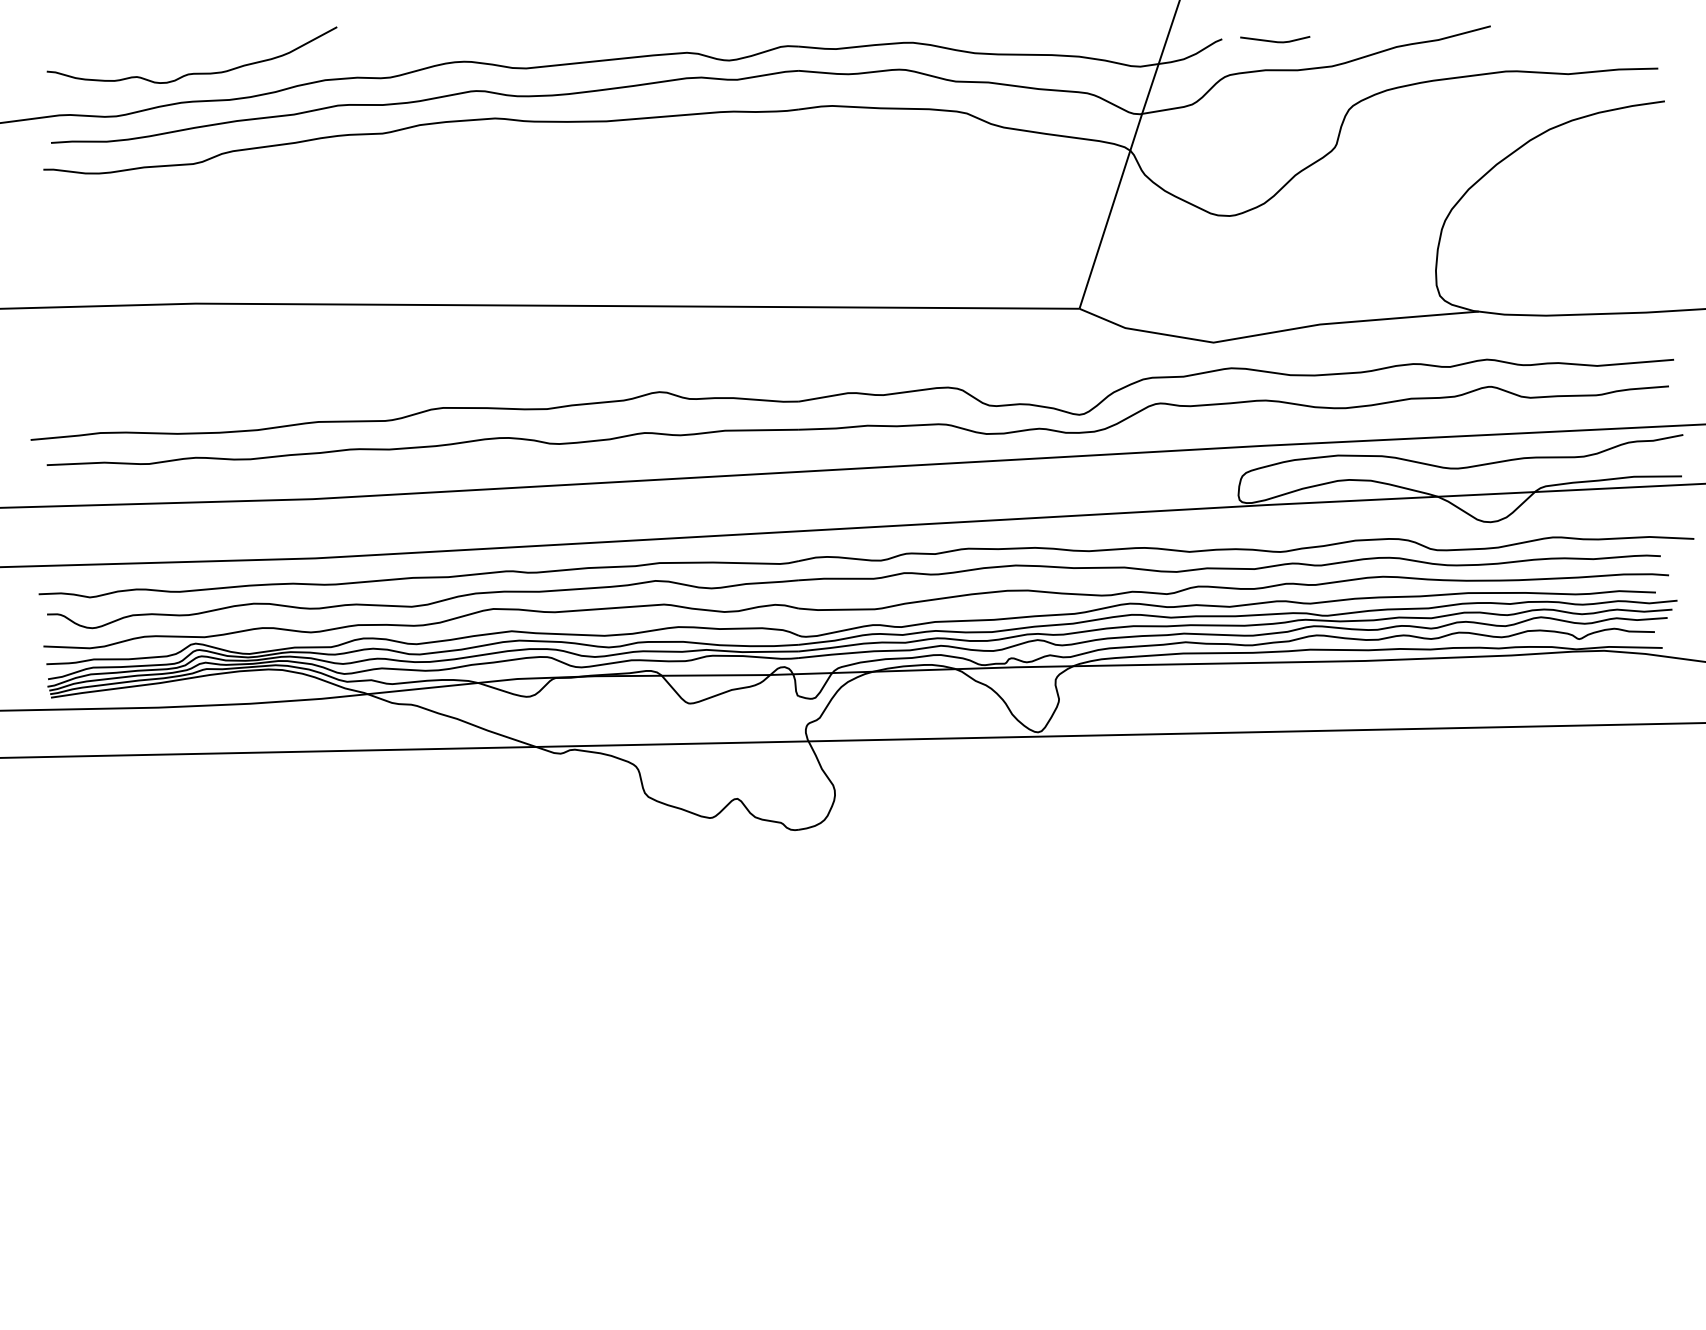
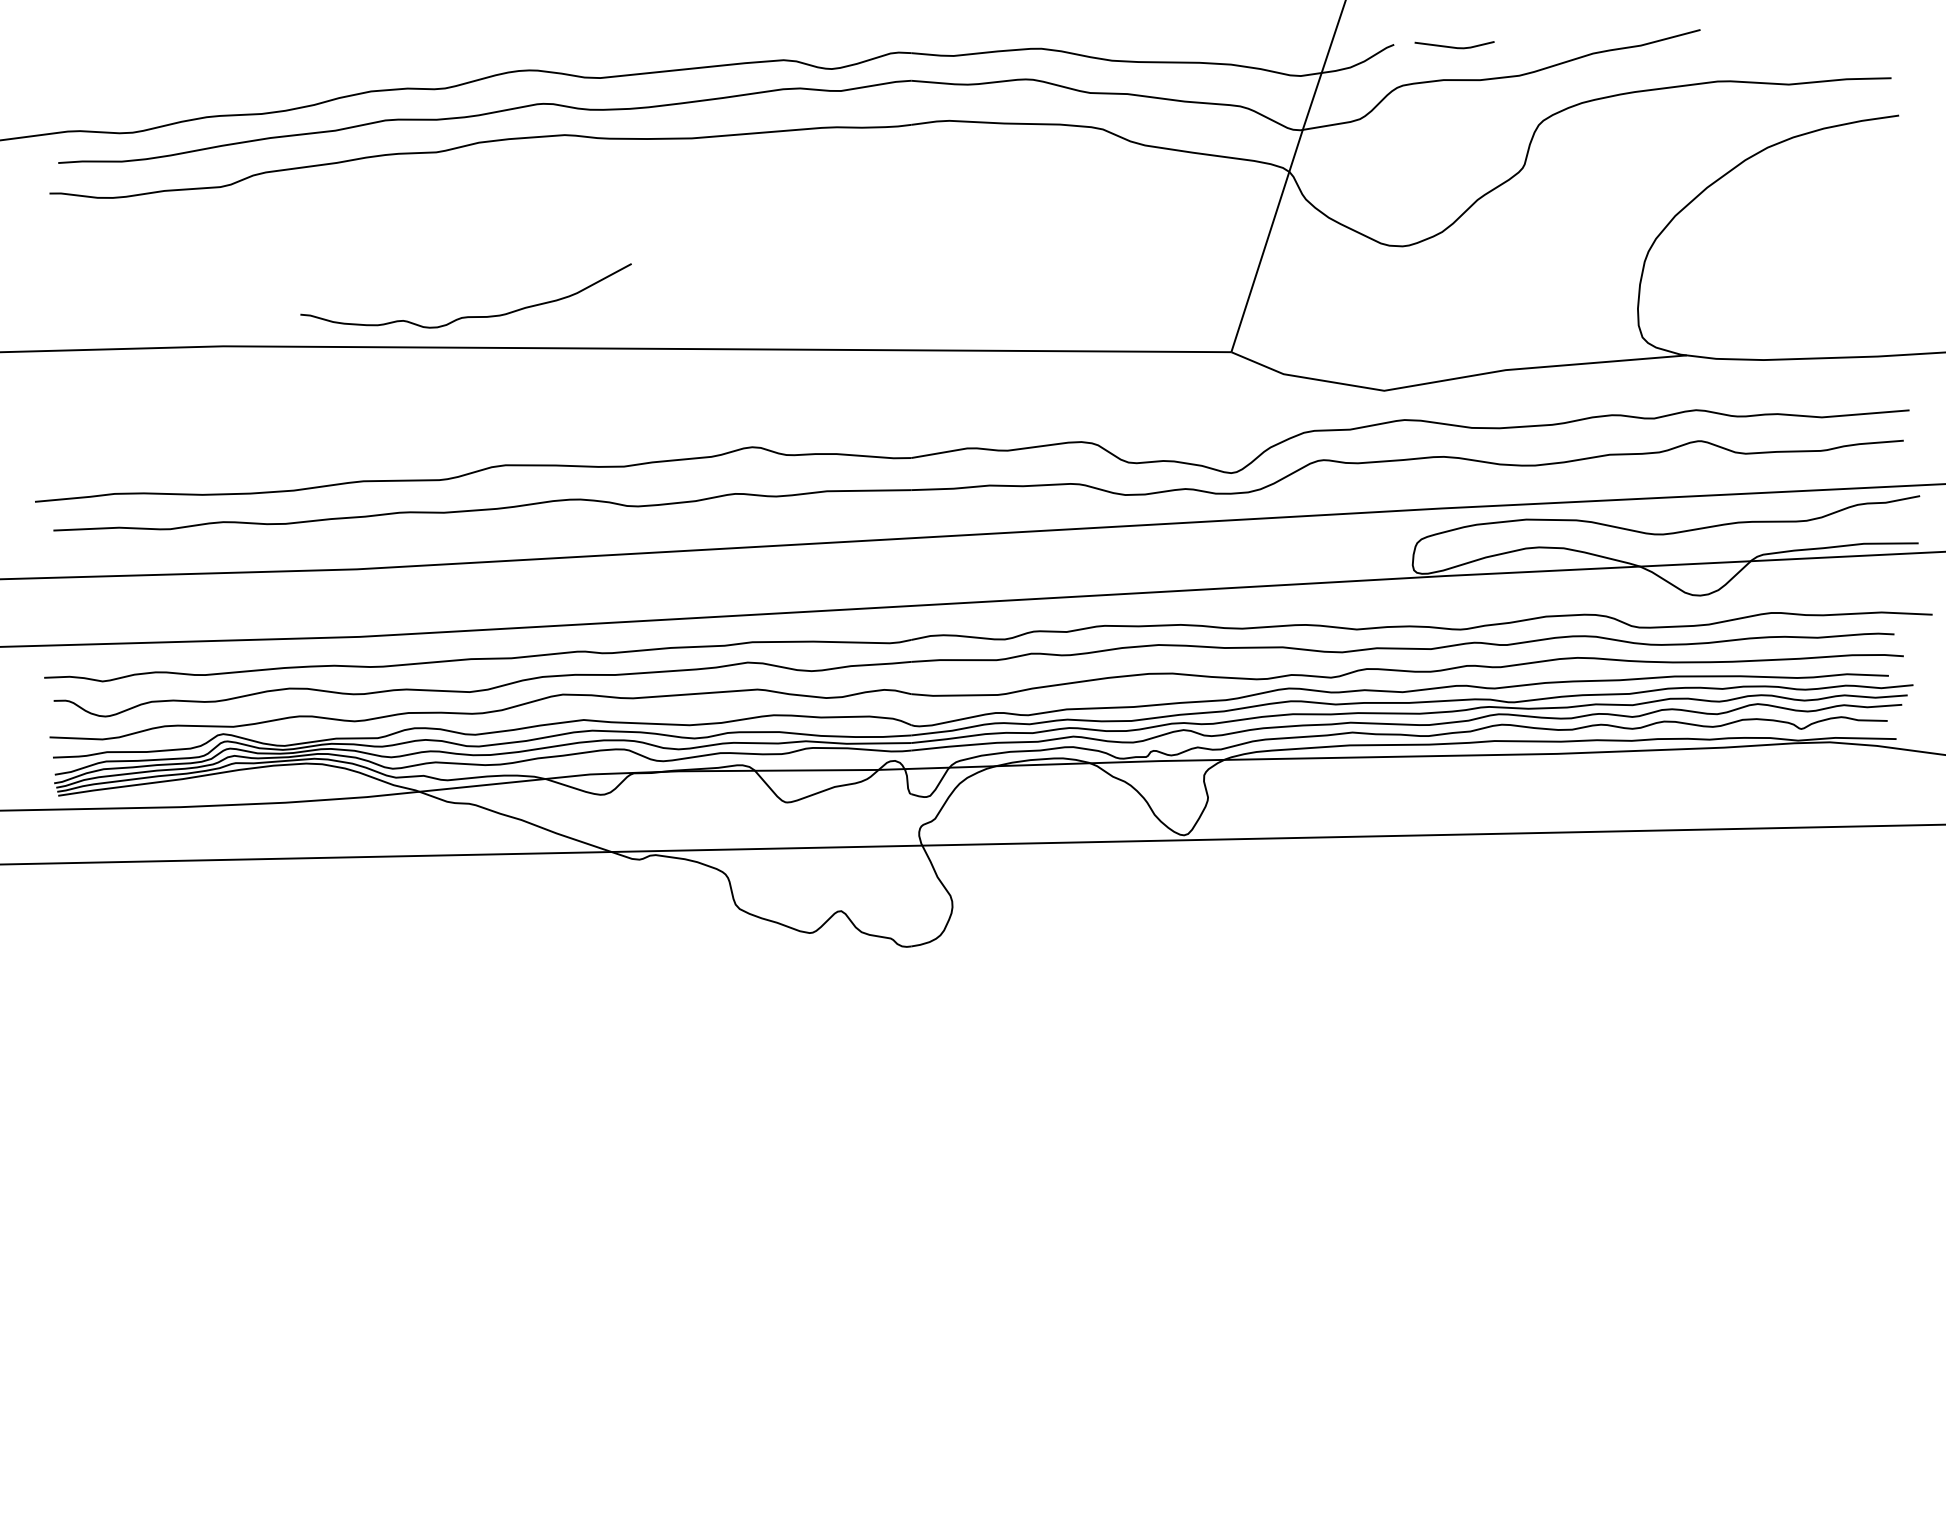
curve: (191, 73) -> (465, 316), moved

